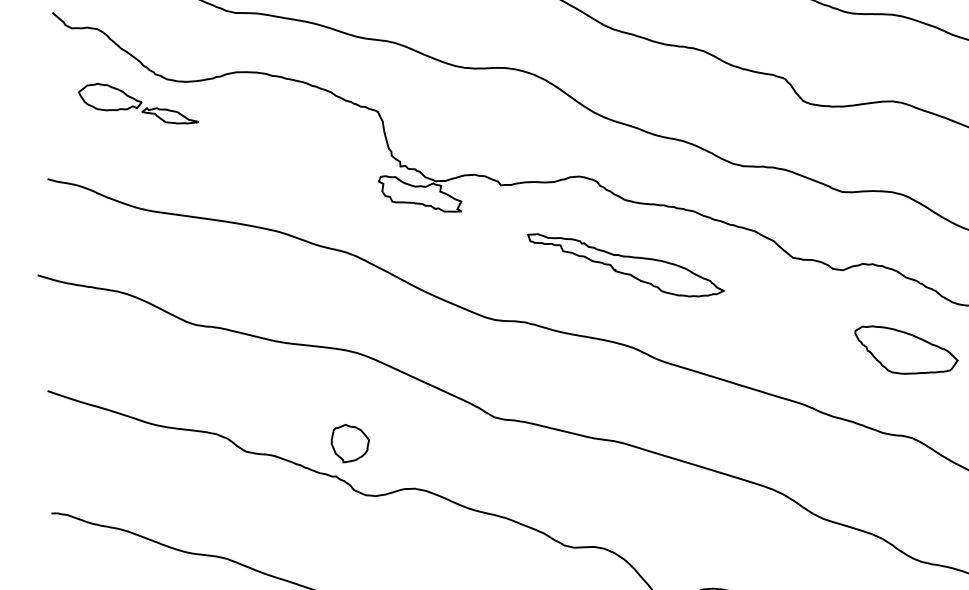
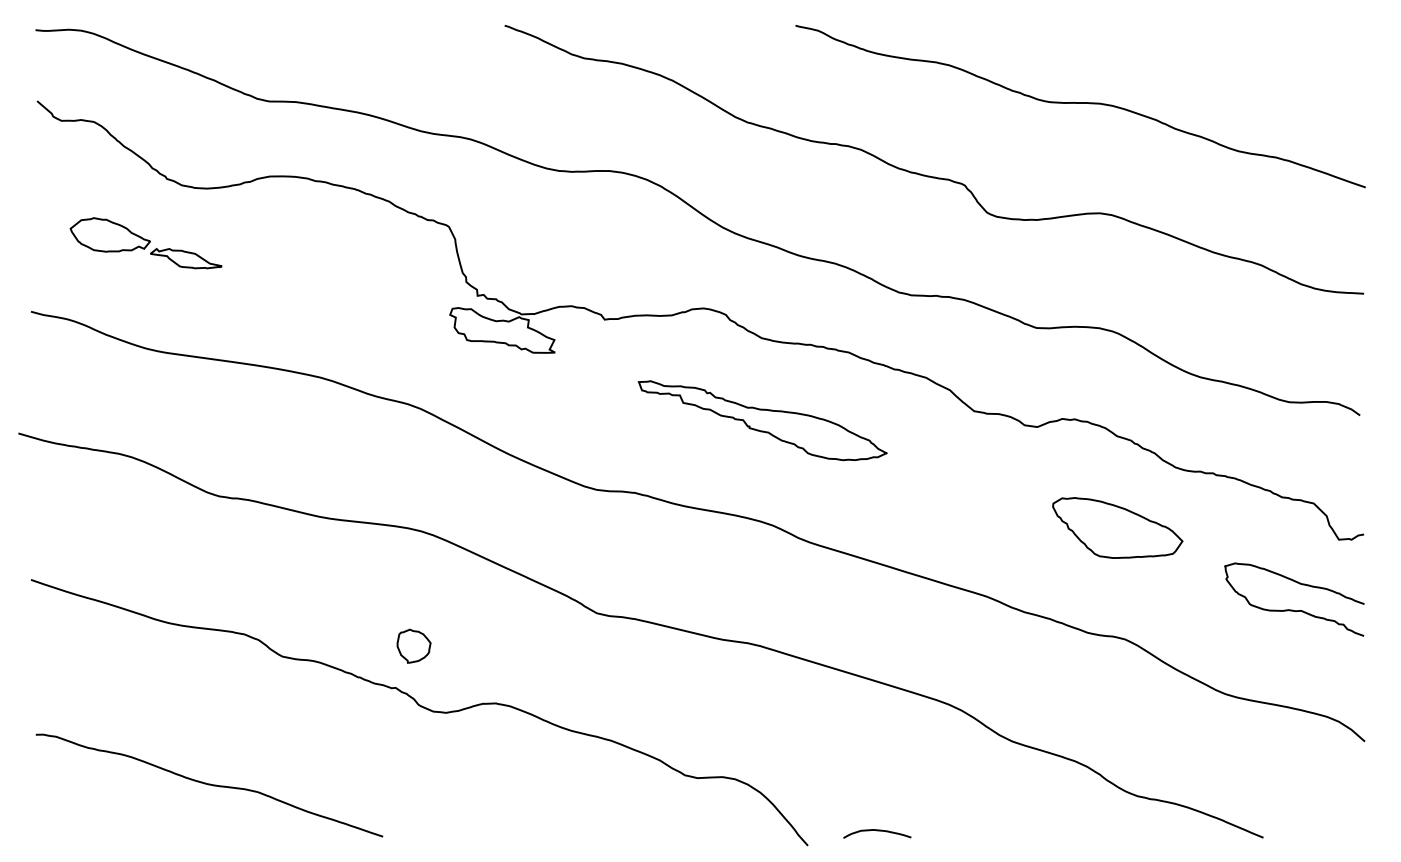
part: (138, 103) -> (145, 243), moved
part: (349, 442) -> (413, 645), size x0.7

